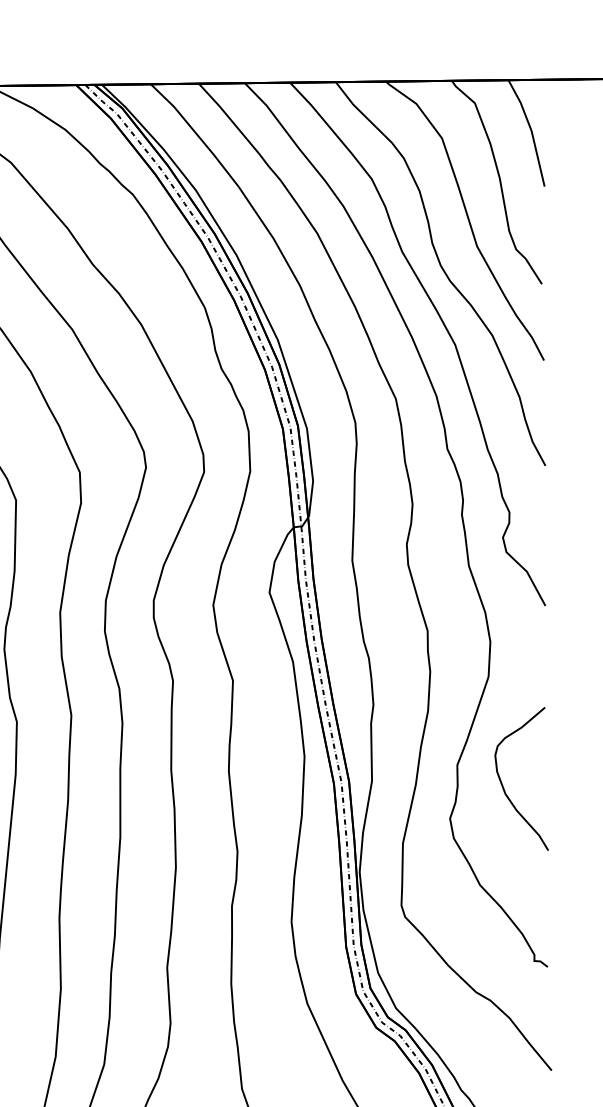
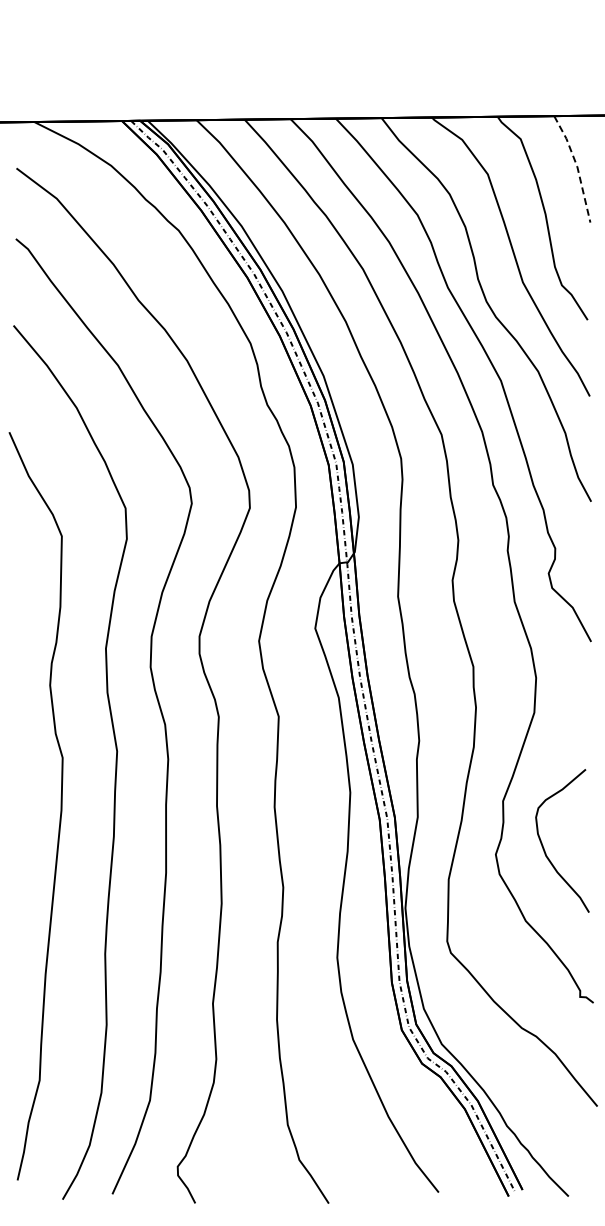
line: (531, 130) -> (577, 166), solid -> dashed
curve: (502, 783) -> (543, 845), moved

